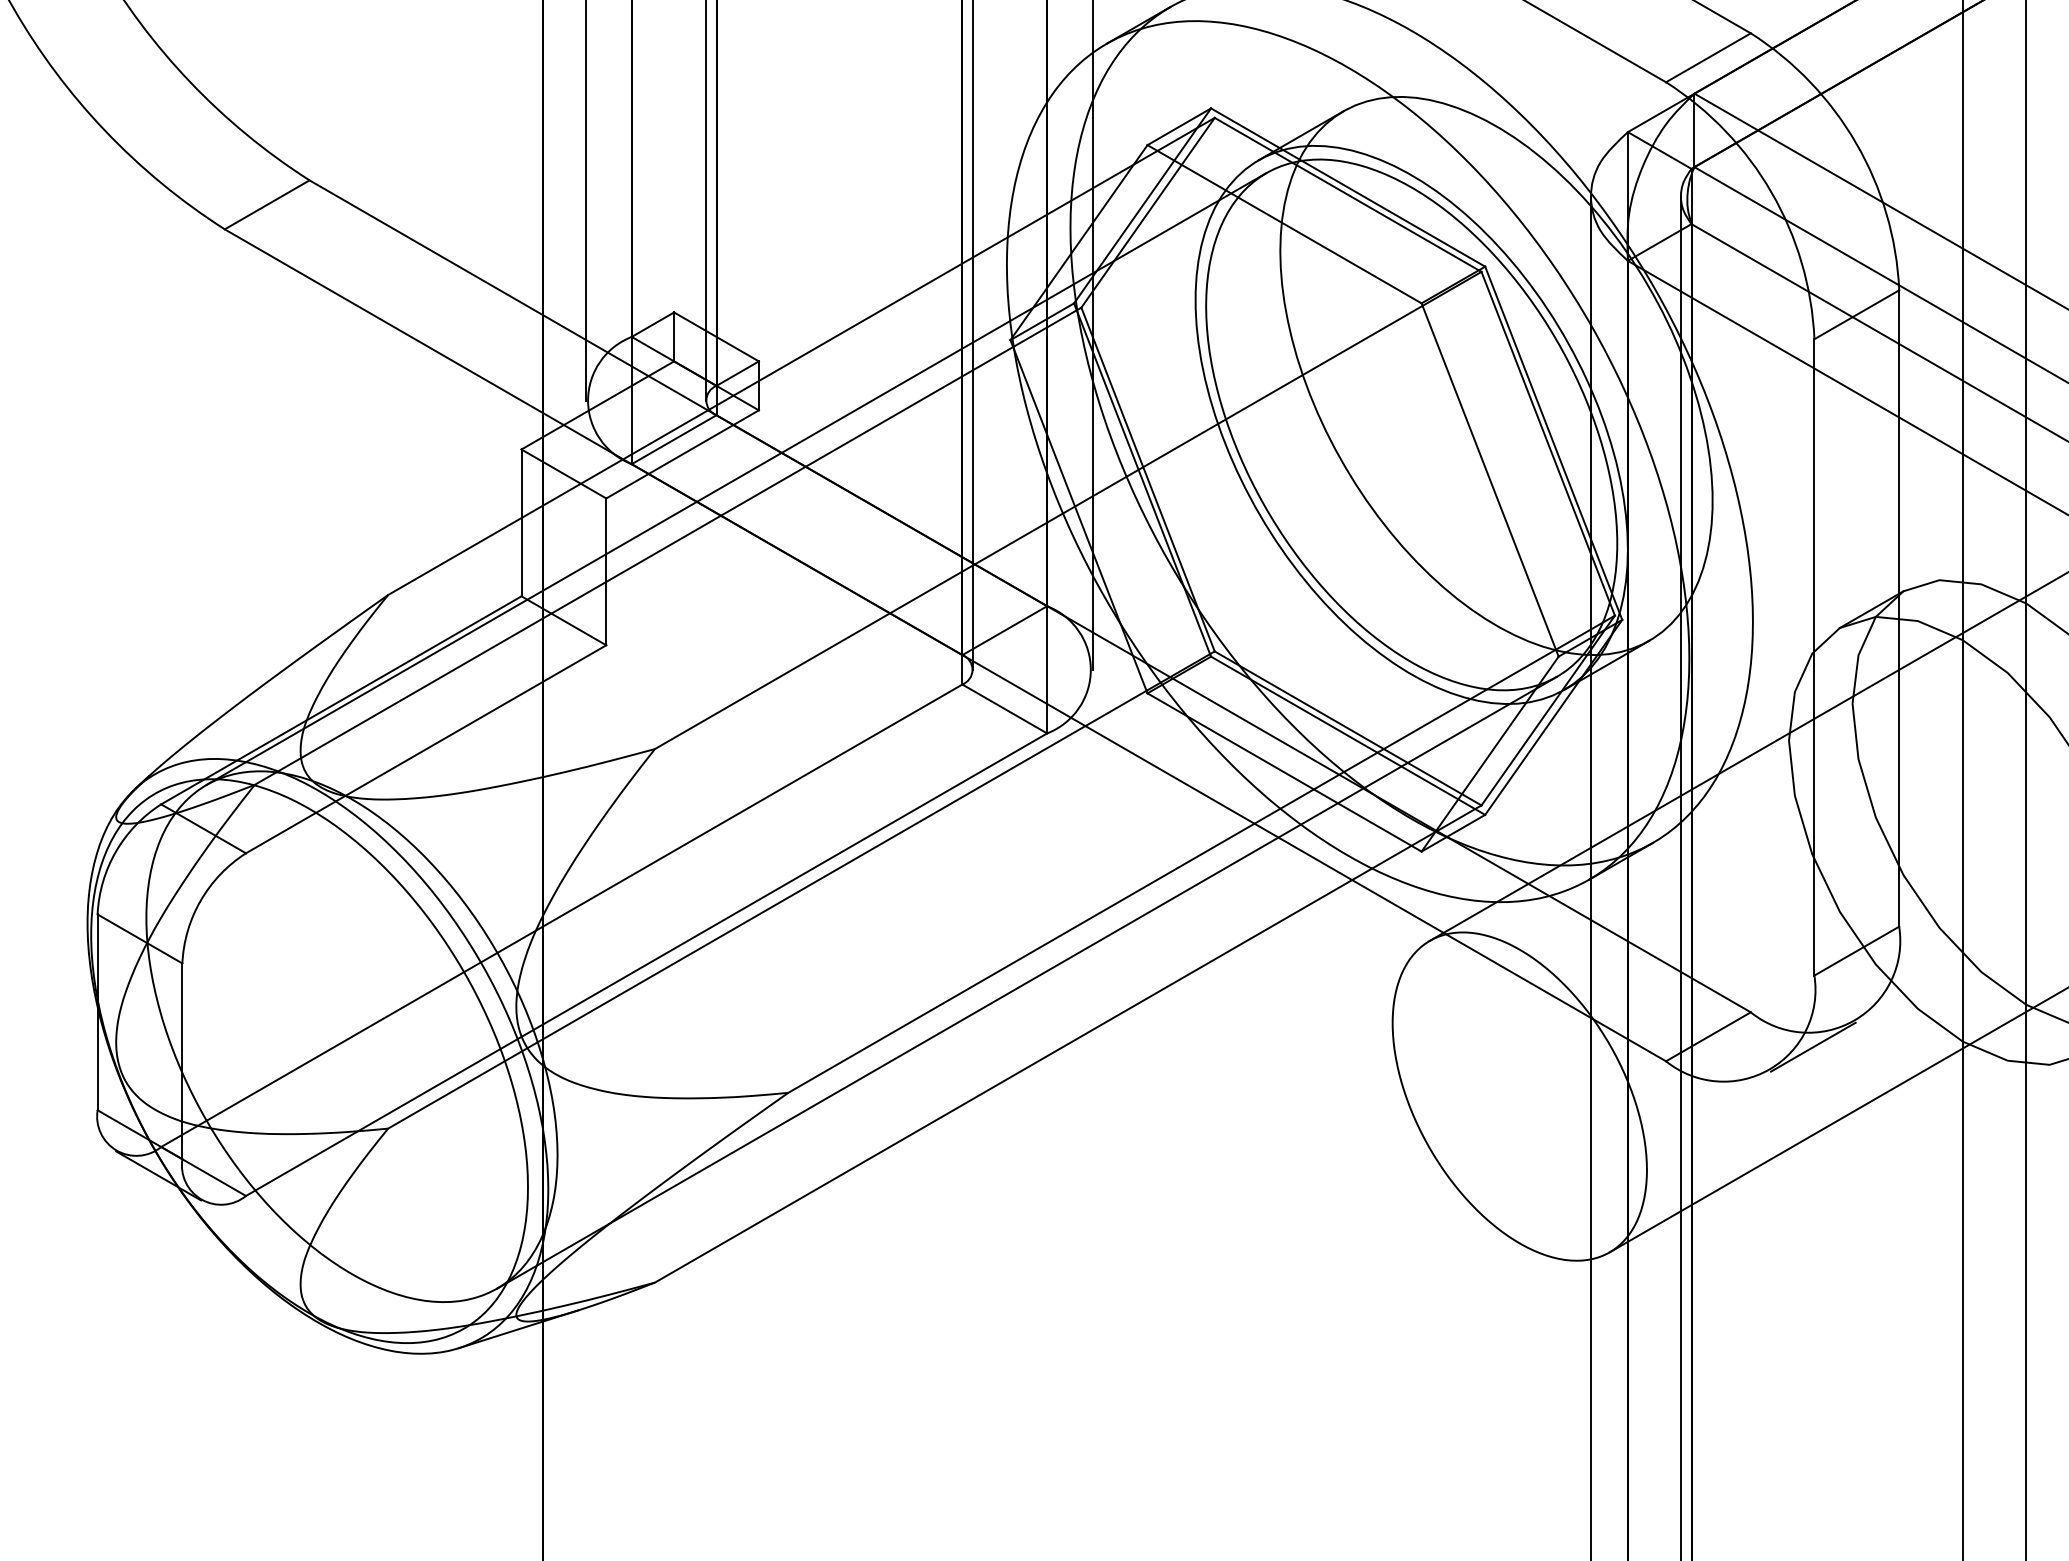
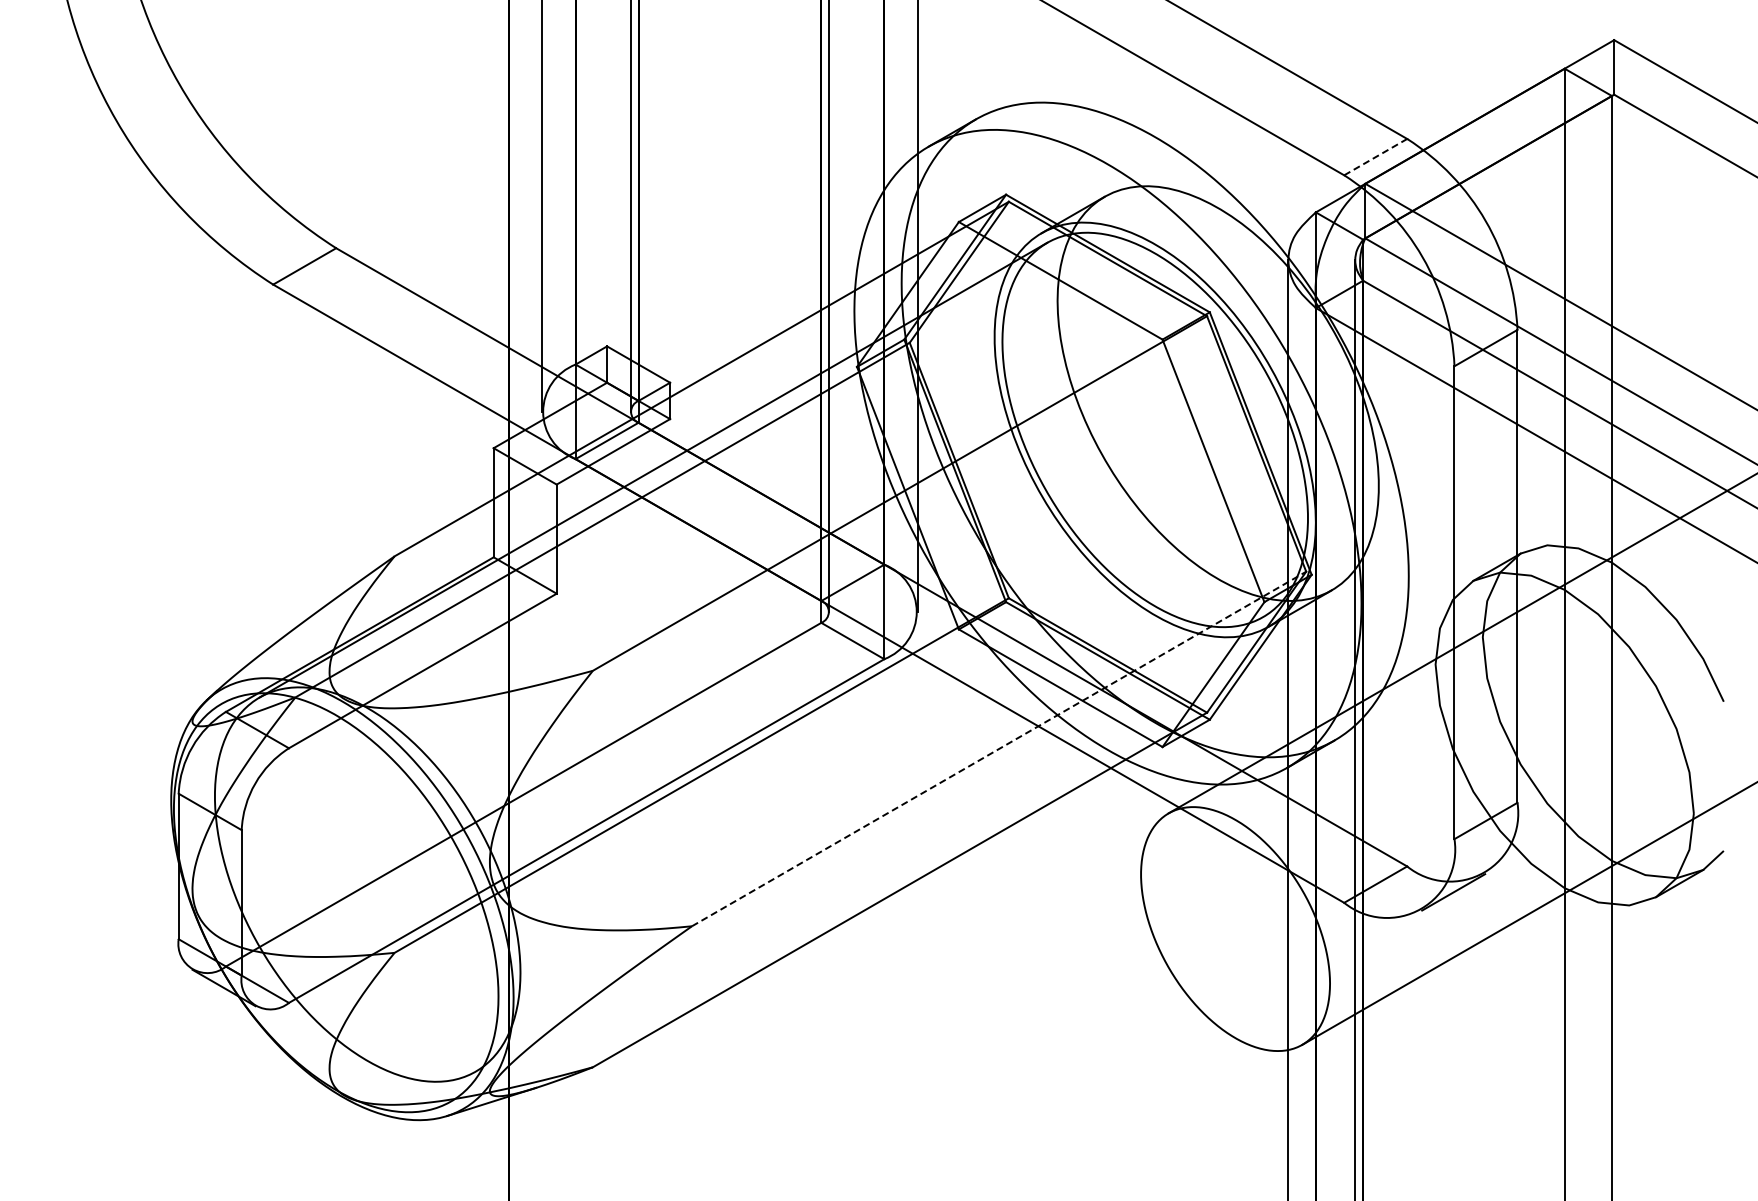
line: (1709, 56) -> (1376, 156), solid -> dashed
line: (1202, 853) -> (999, 748), solid -> dashed
line: (1027, 982) -> (869, 844), removed

